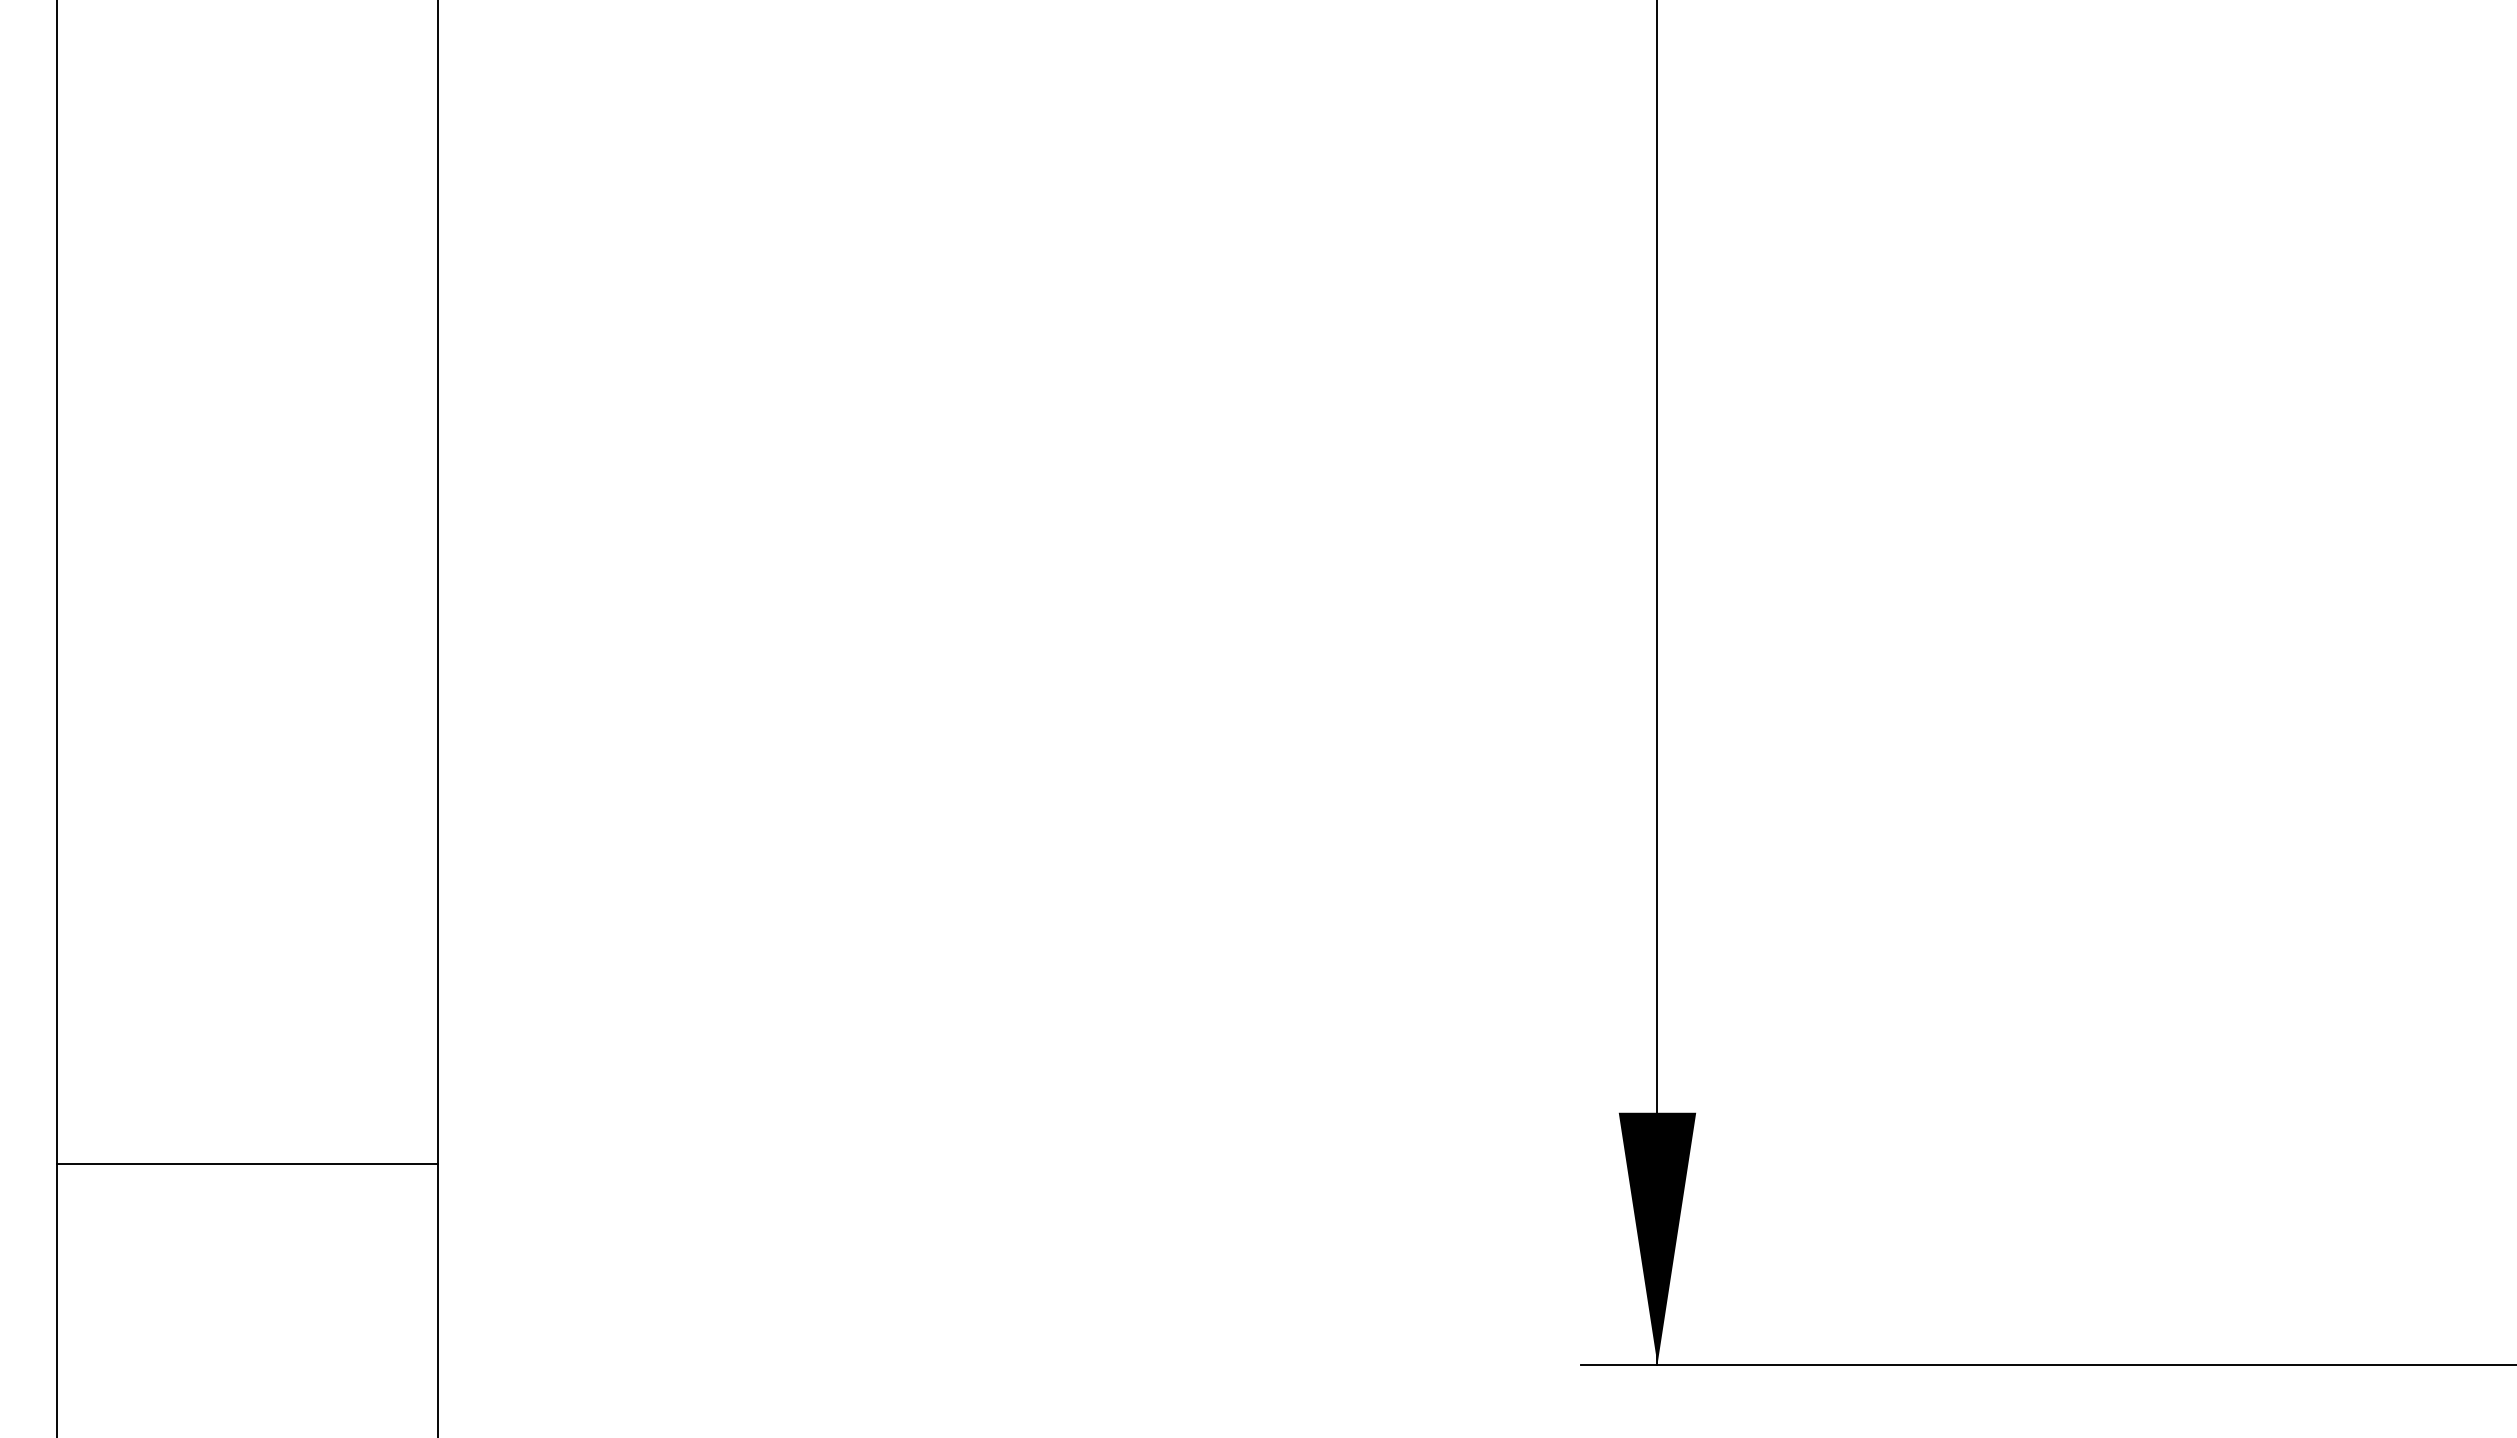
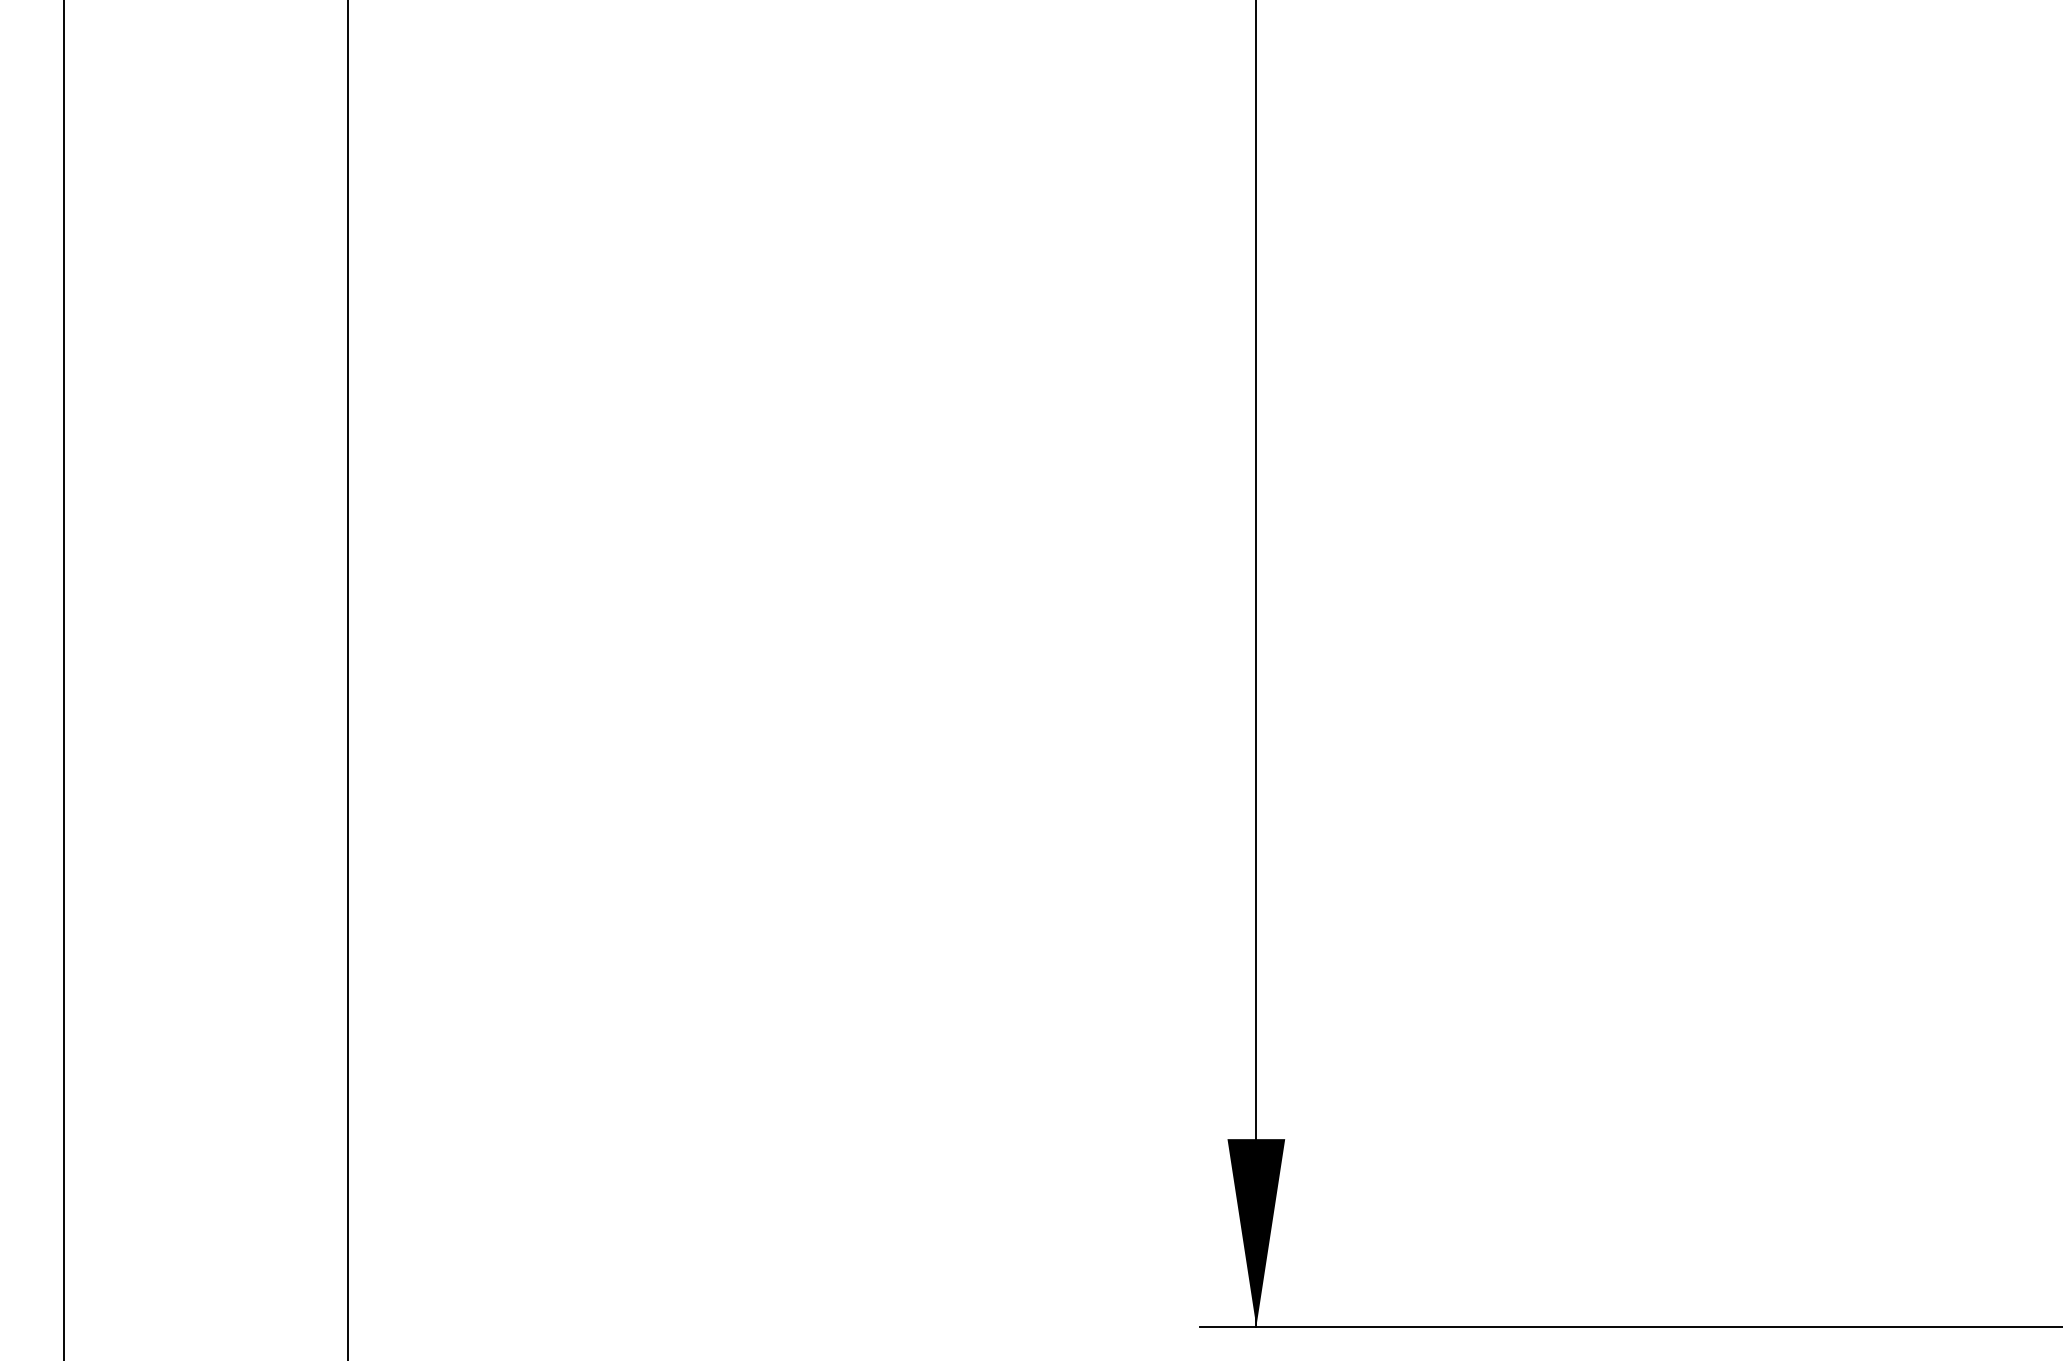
line: (247, 1164) -> (205, 1177), removed

